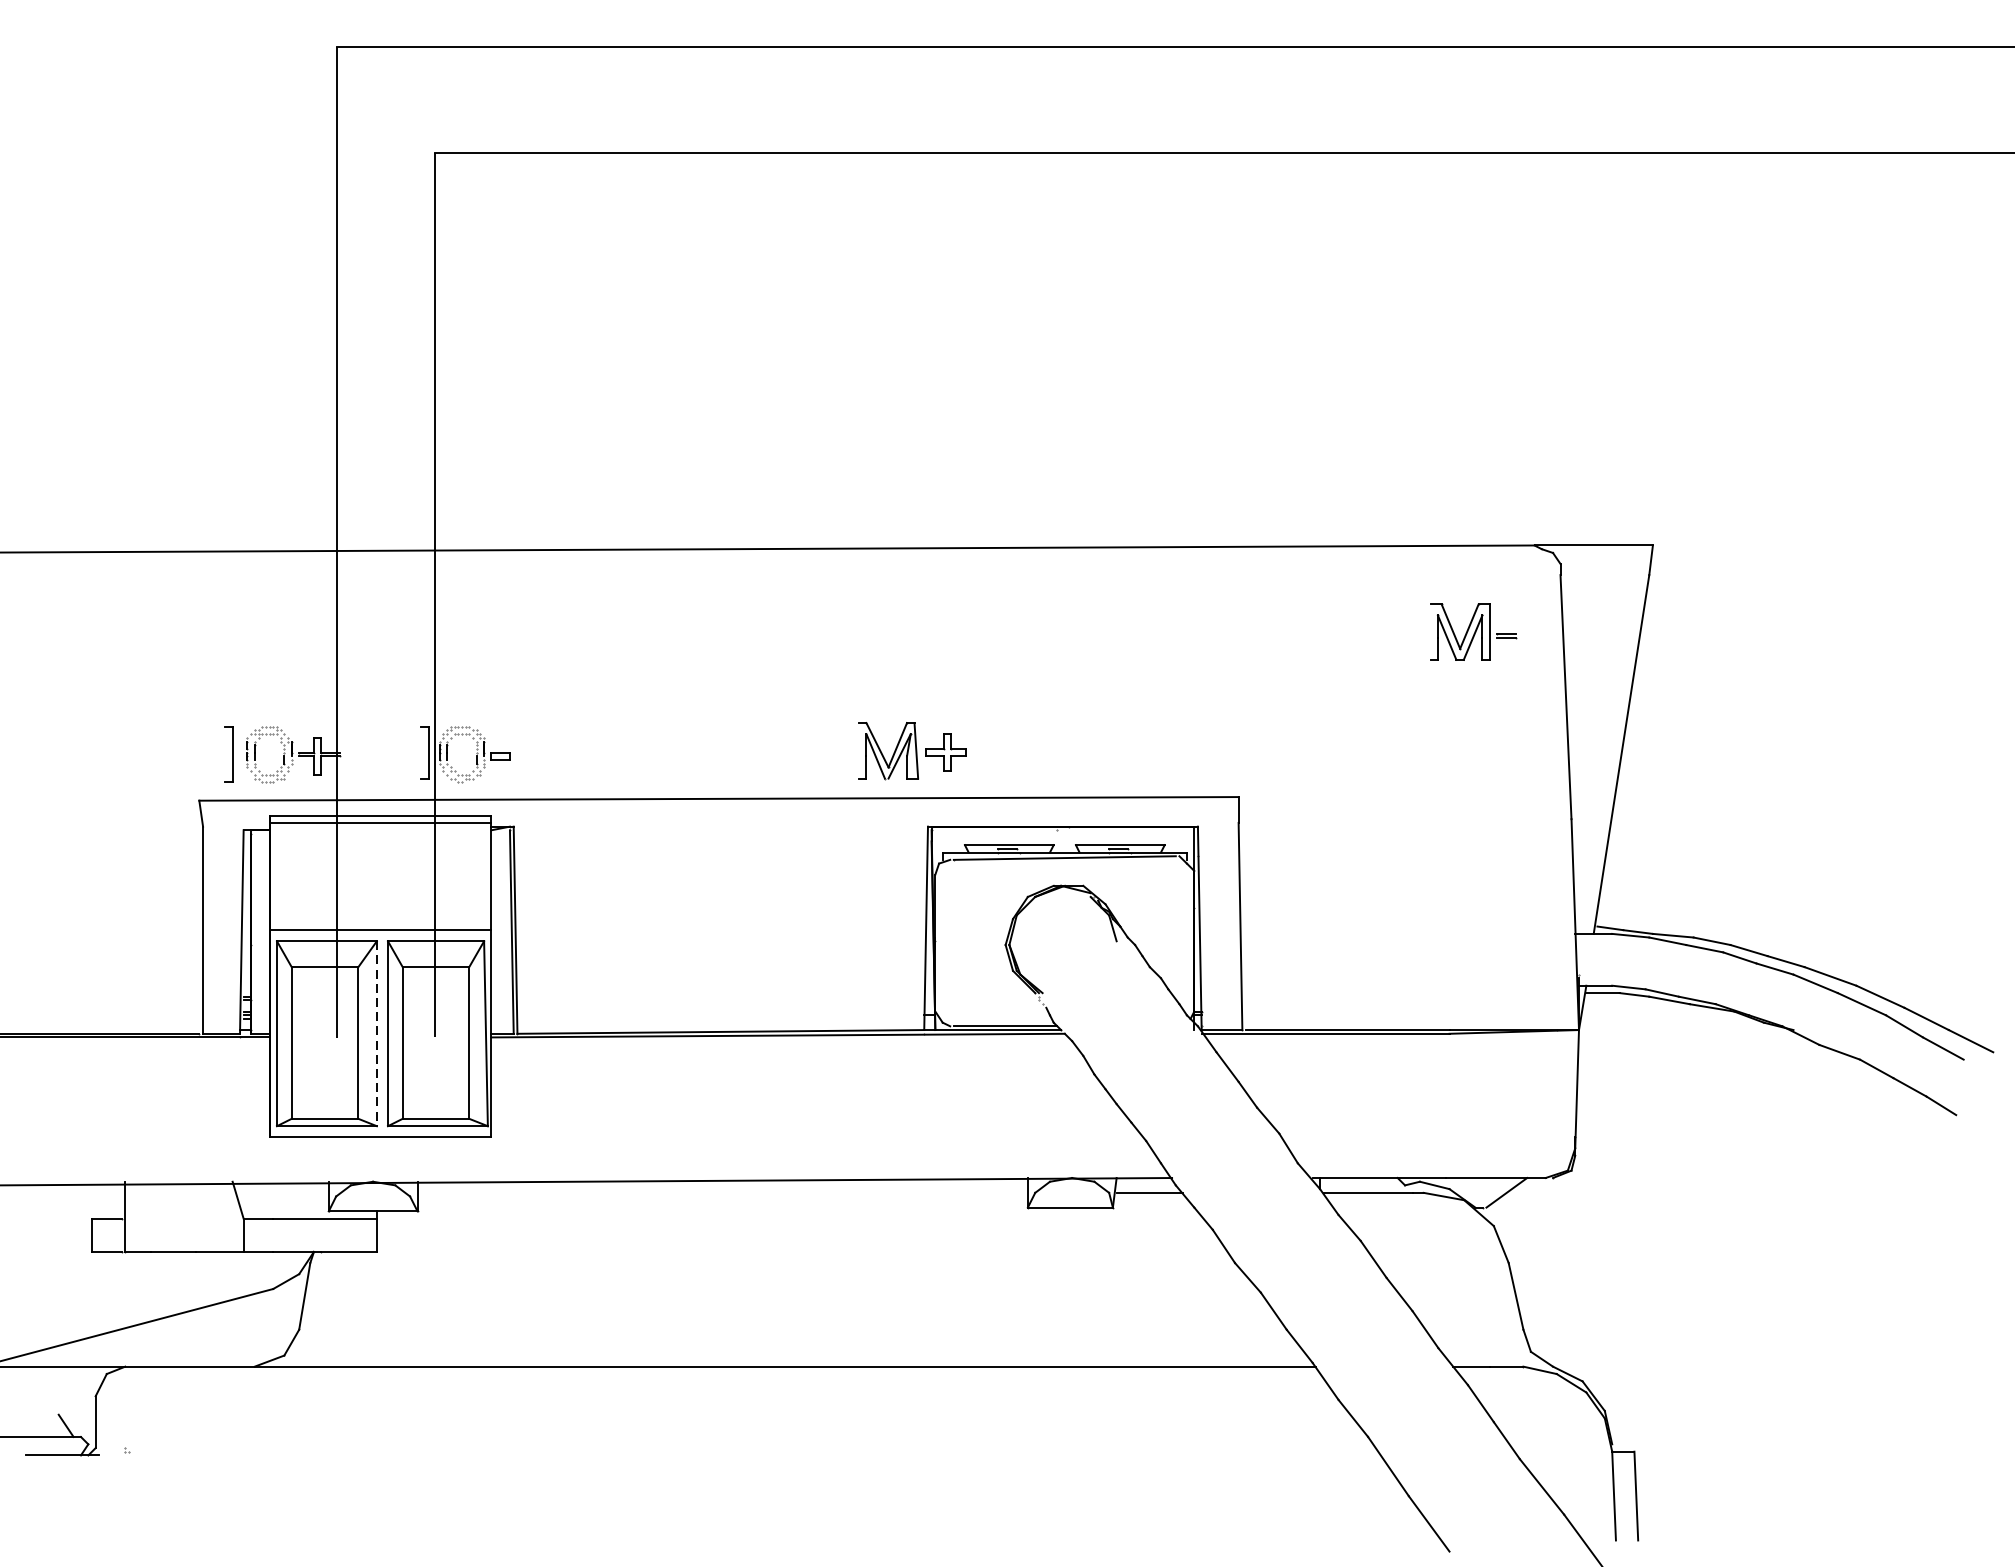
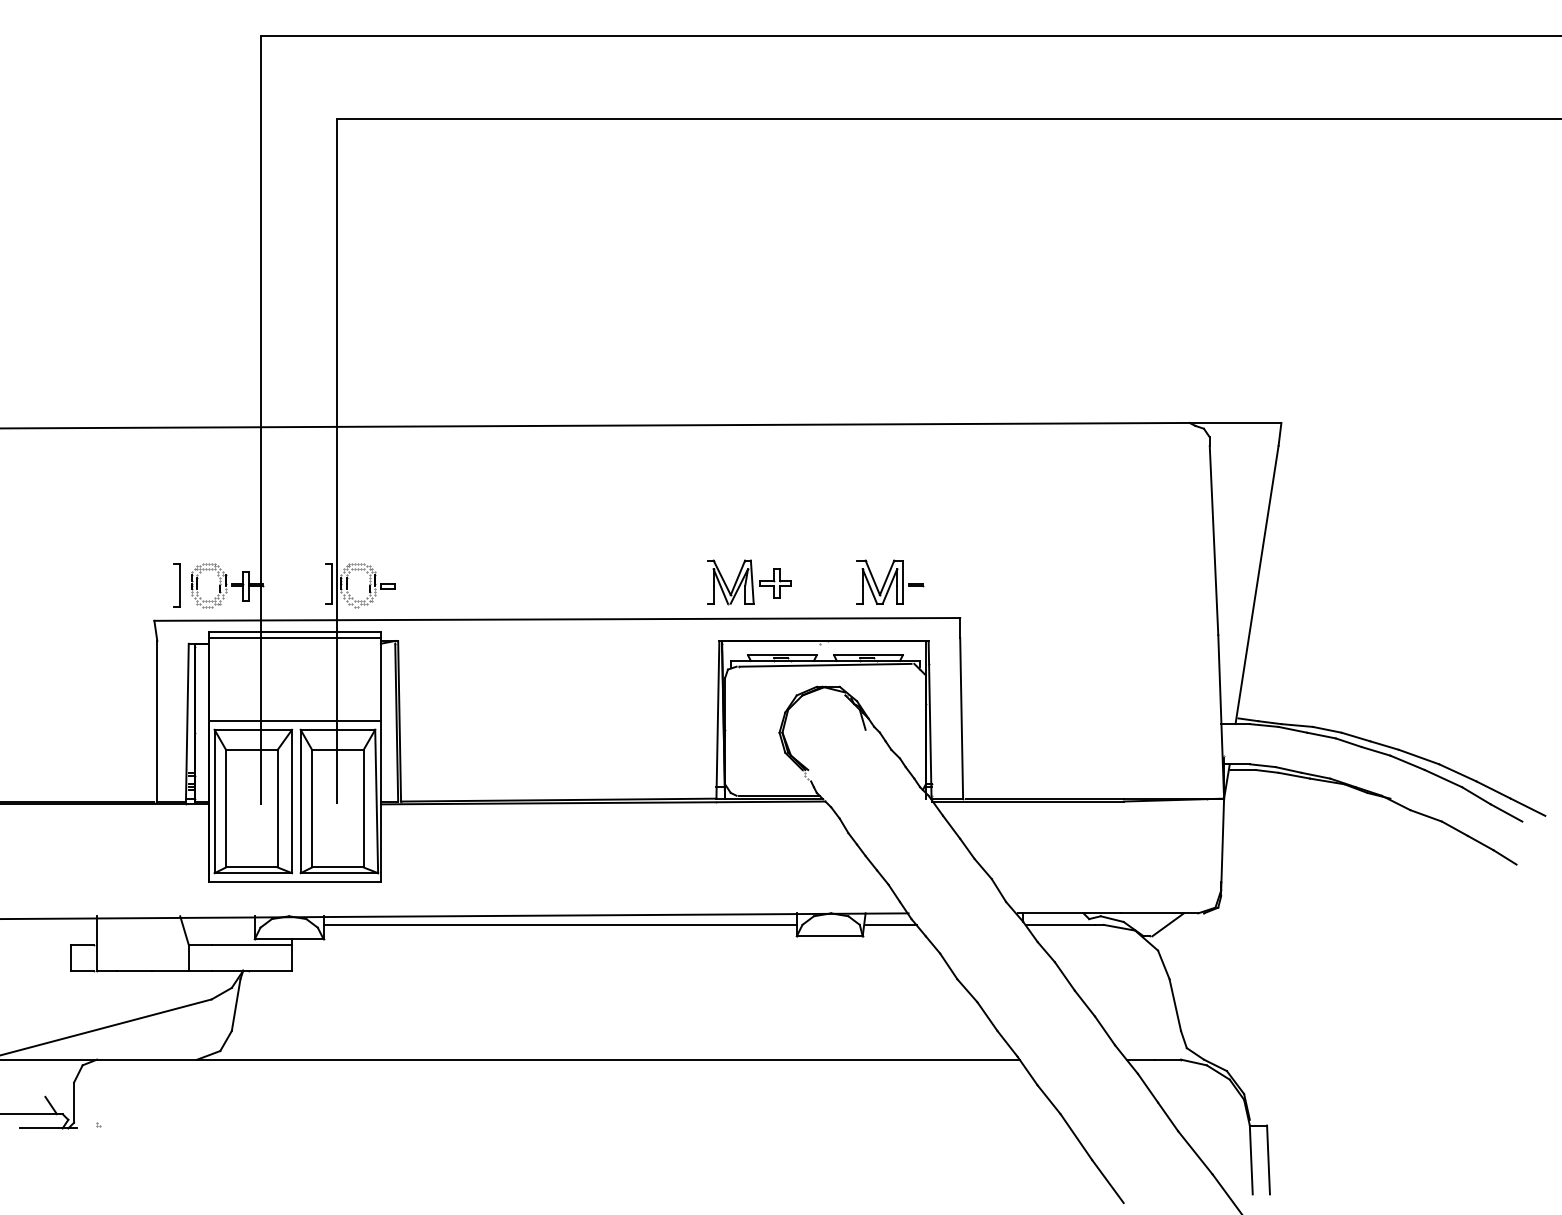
part: (1473, 631) -> (890, 581), moved
part: (912, 751) -> (749, 582), moved
line: (377, 1033) -> (292, 801), dashed -> solid
line: (721, 1192) -> (559, 924), added

